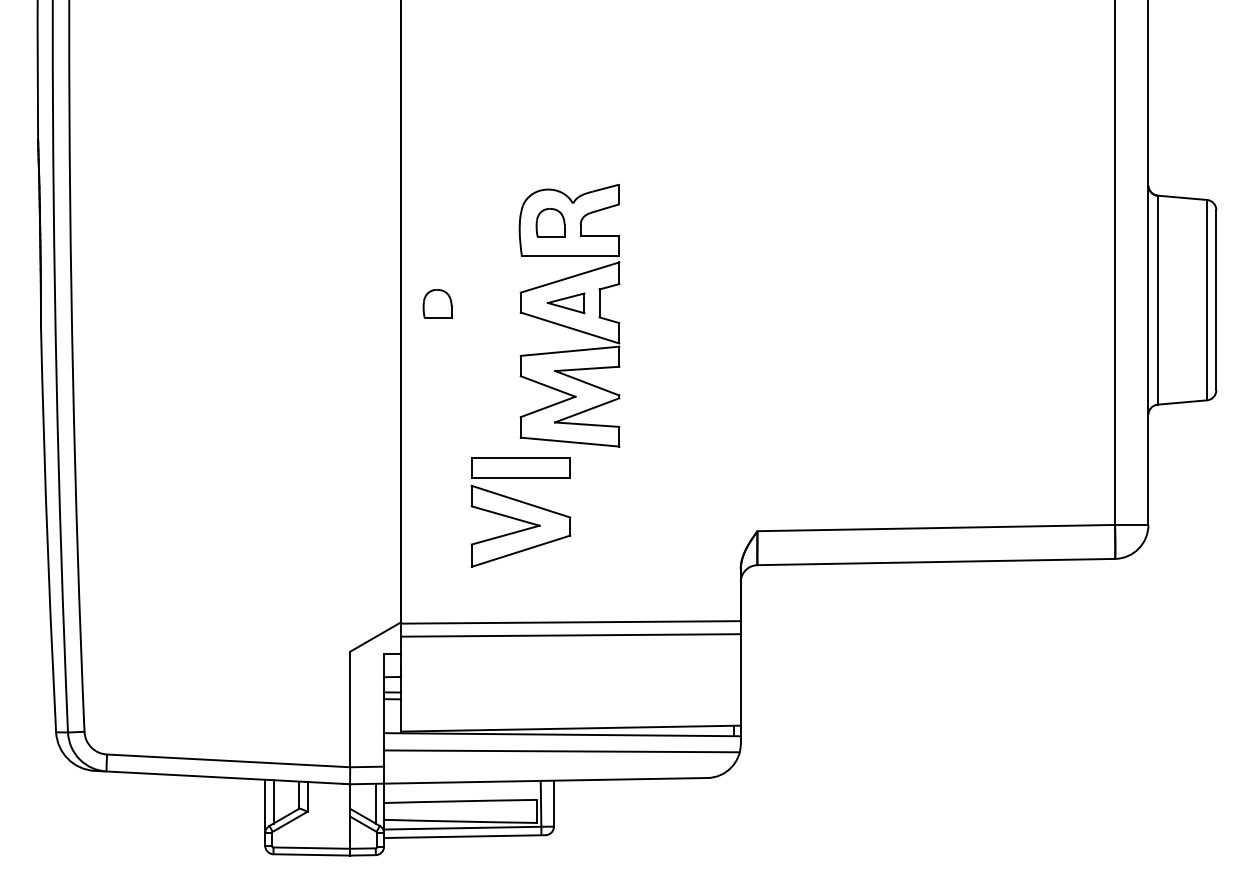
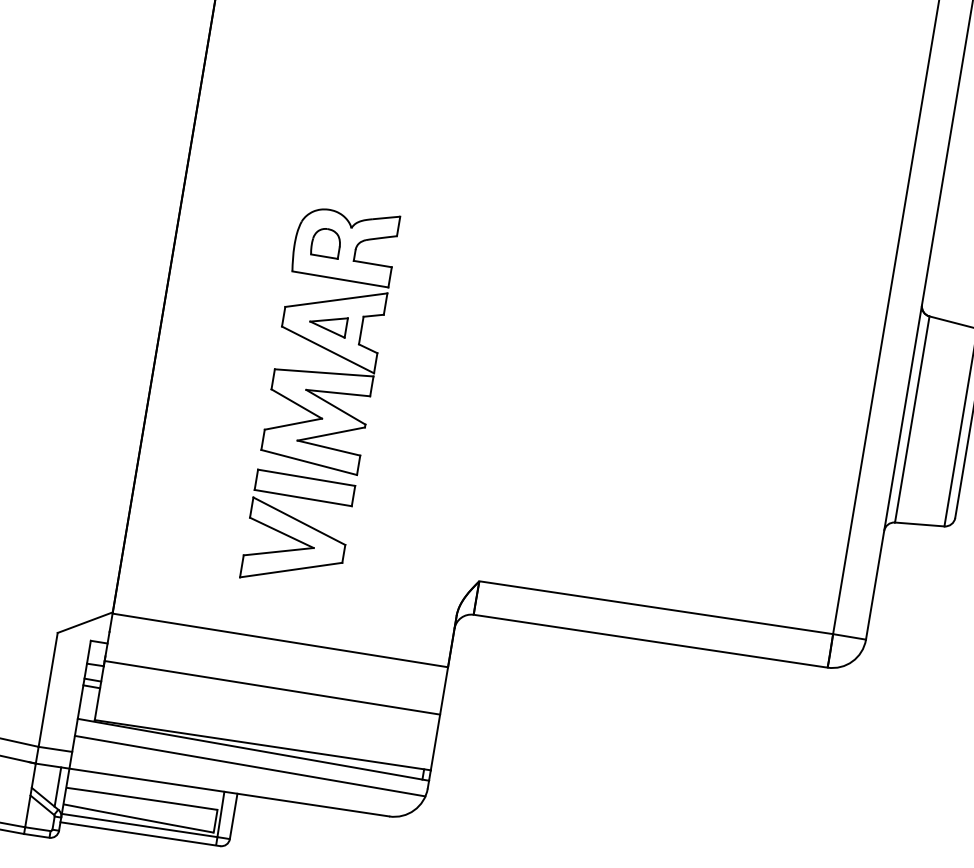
part: (437, 303) -> (201, 303), removed
part: (520, 512) -> (297, 531), moved
line: (570, 635) -> (271, 687), moved

